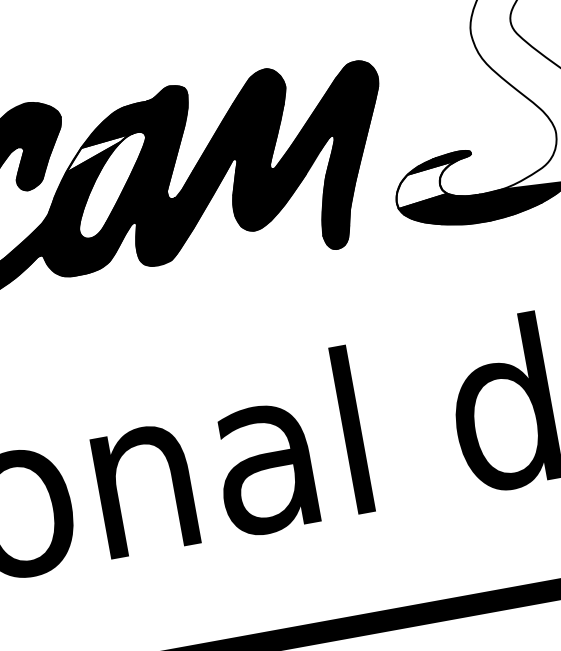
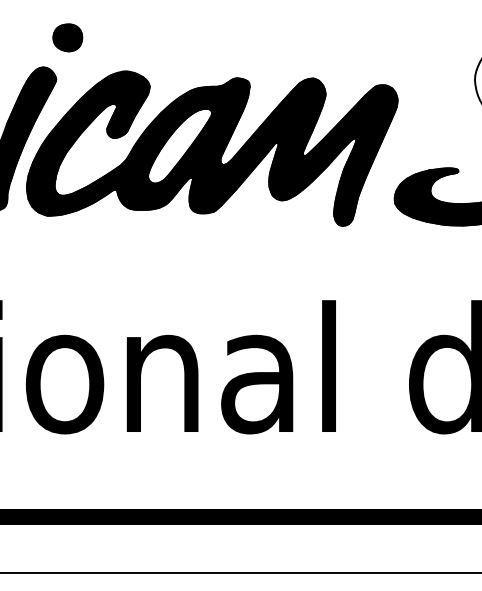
fill: (99, 152) -> (174, 119), added
fill: (428, 183) -> (421, 188), added

